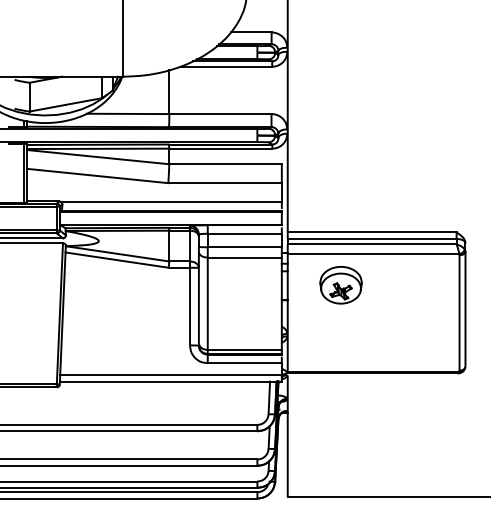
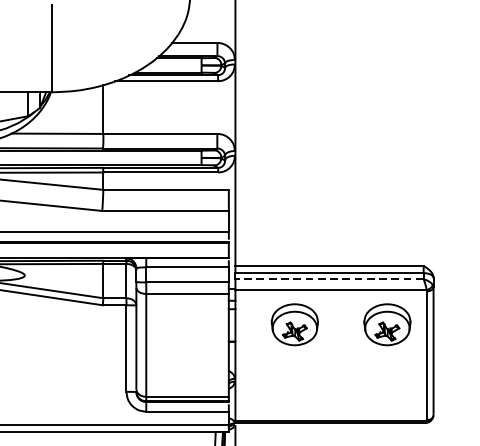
line: (371, 244) -> (328, 279), solid -> dashed
part: (423, 285) -> (386, 325), added

